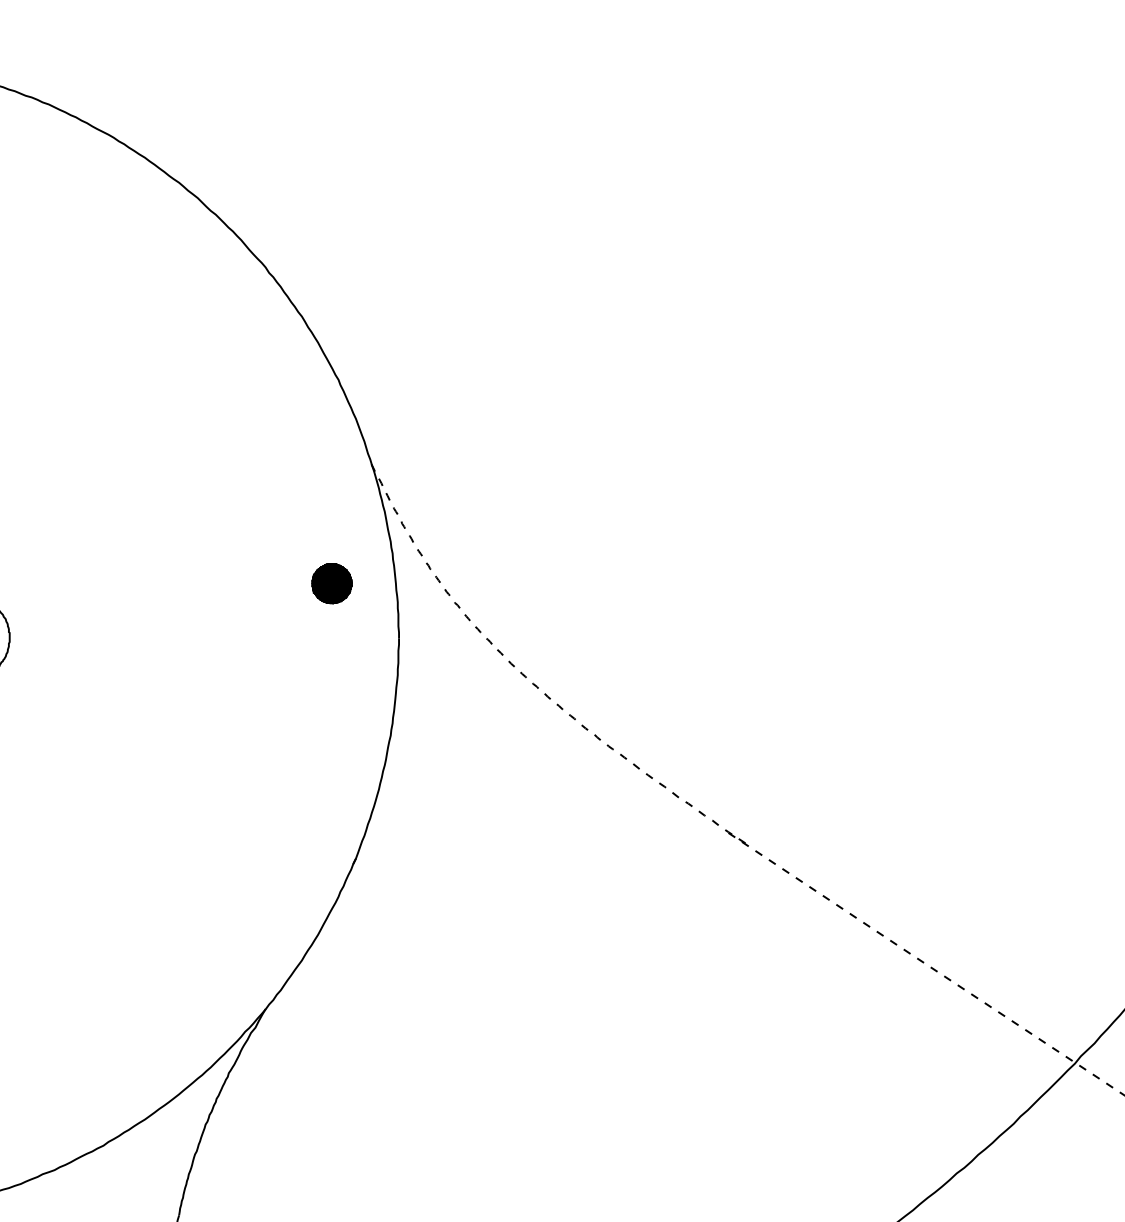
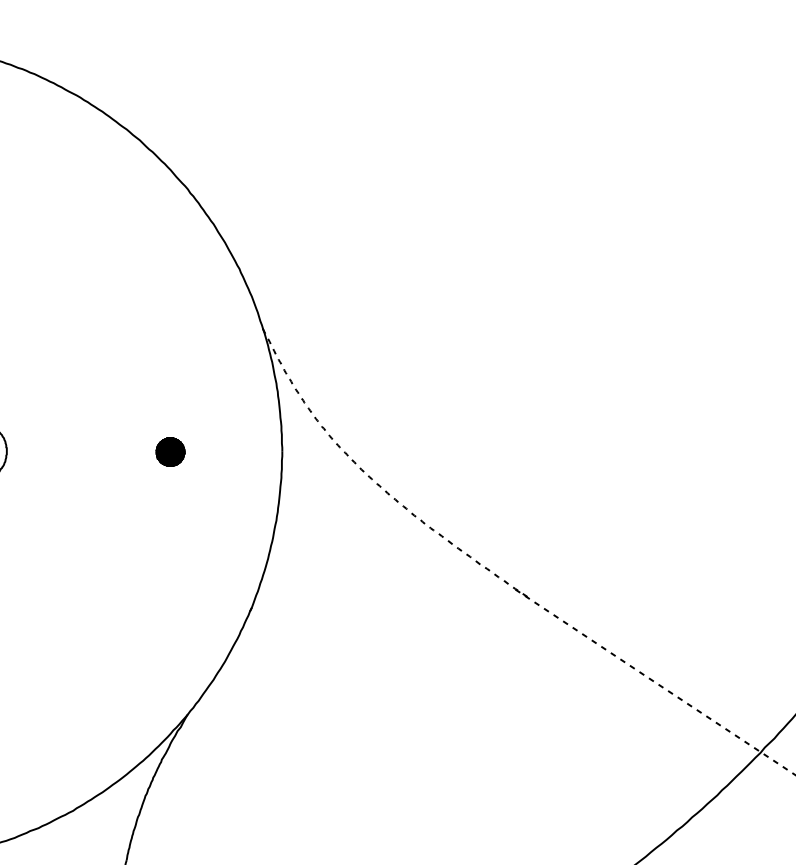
part: (331, 583) -> (170, 451), moved

